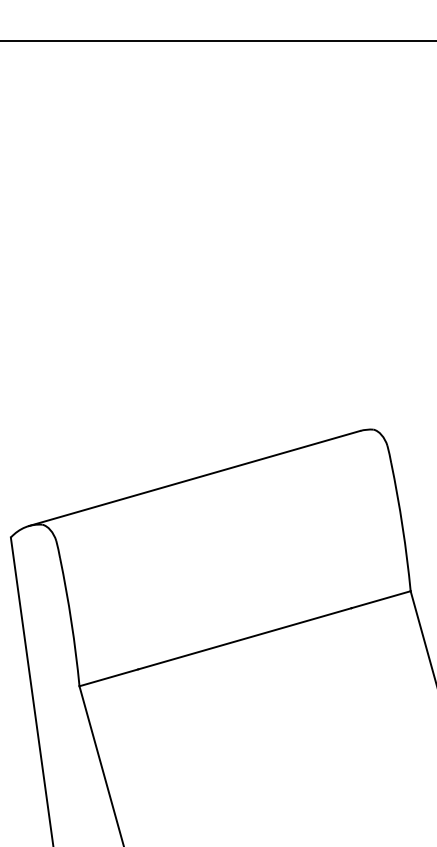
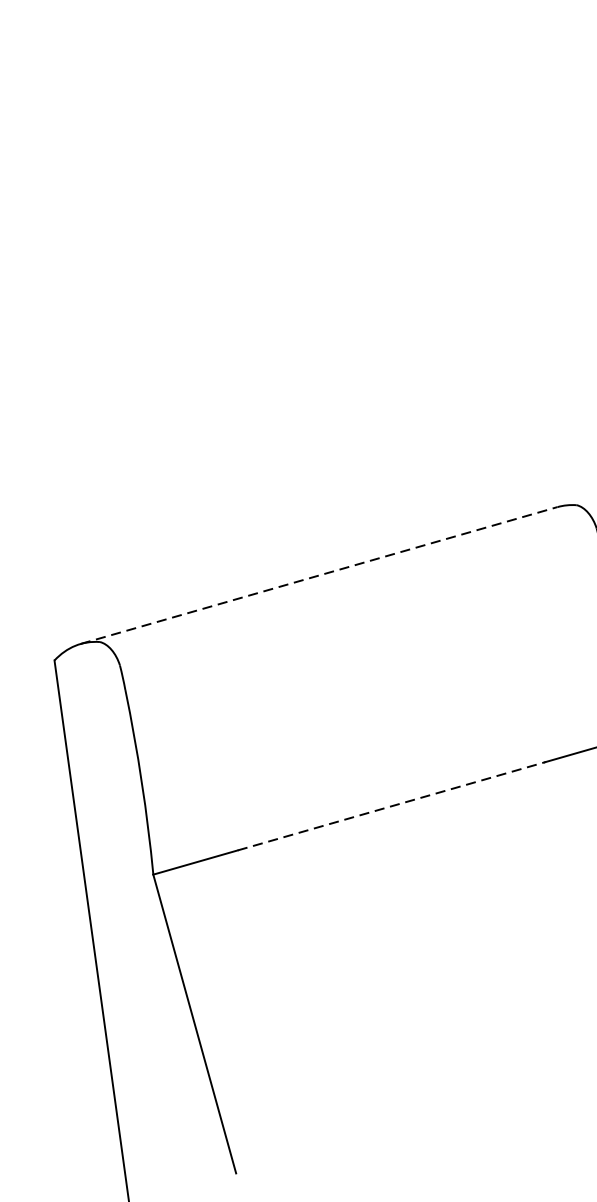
line: (195, 478) -> (320, 575), solid -> dashed
line: (244, 638) -> (390, 805), solid -> dashed

